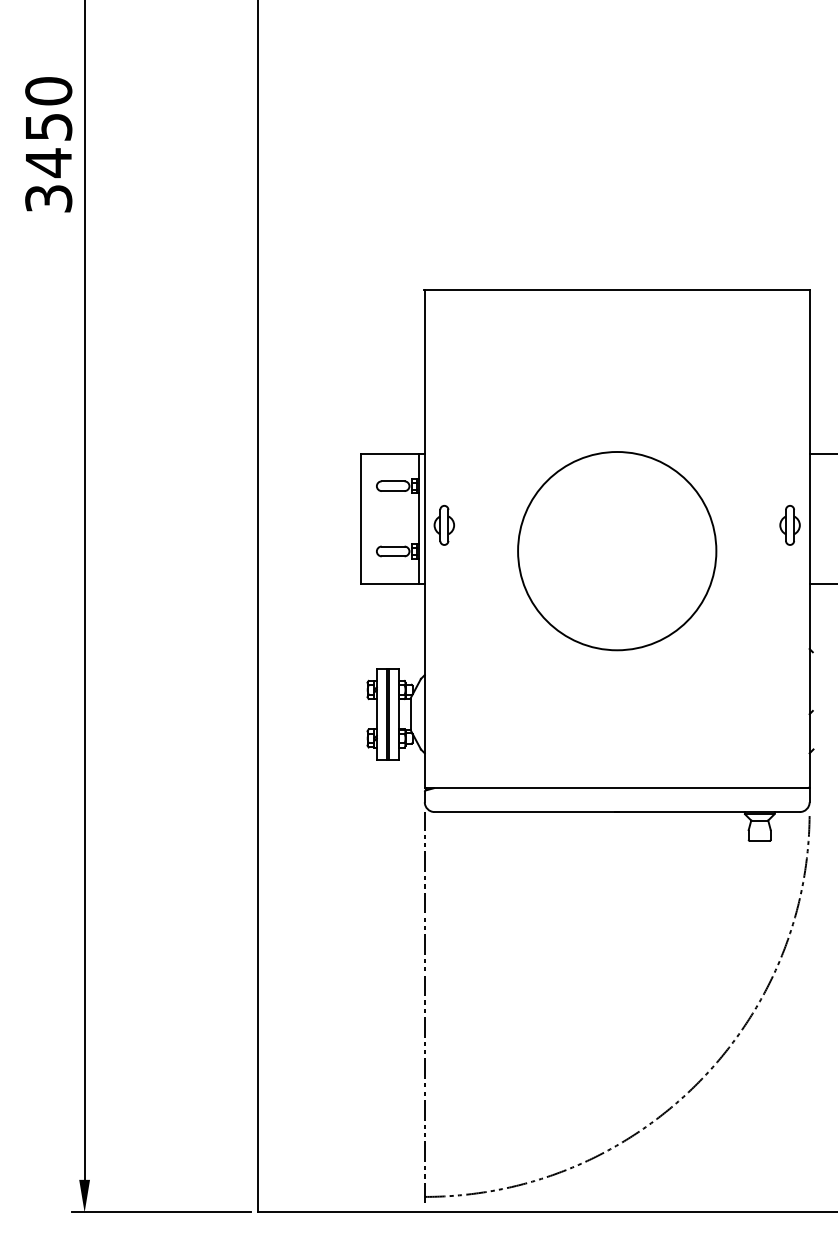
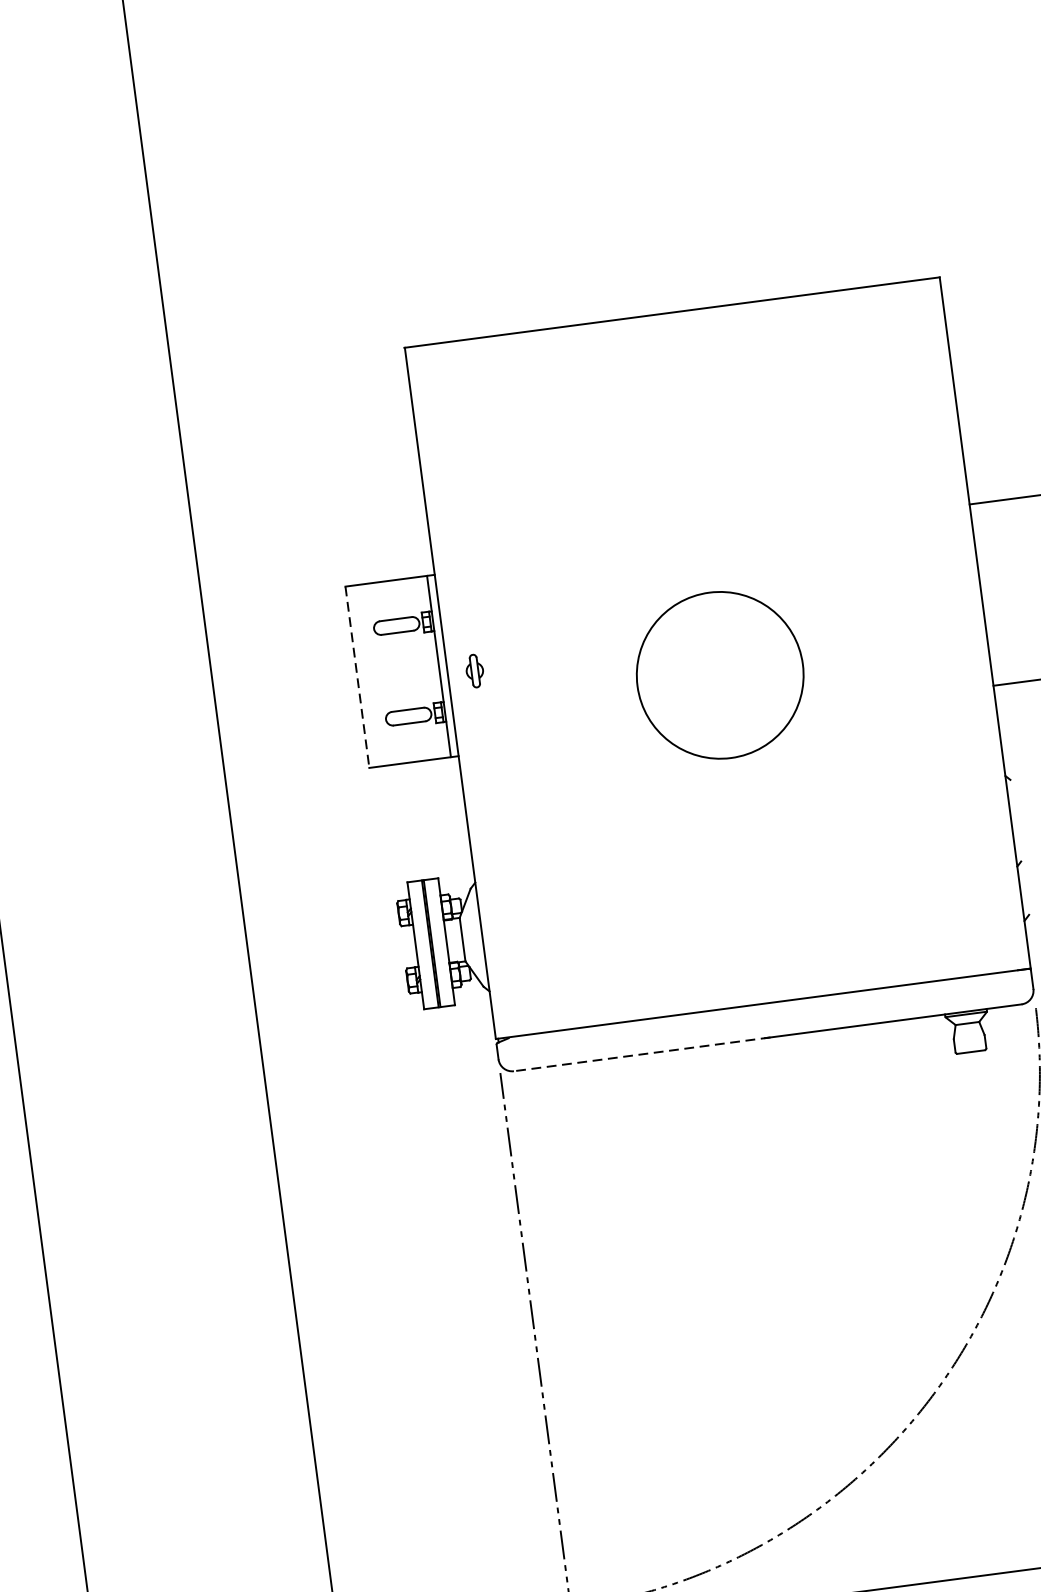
line: (360, 519) -> (357, 678), solid -> dashed
part: (443, 525) -> (473, 671), size x0.6
part: (789, 525) -> (954, 608), removed
circle: (617, 551) -> (720, 675), size x0.6
line: (526, 812) -> (641, 1055), solid -> dashed

